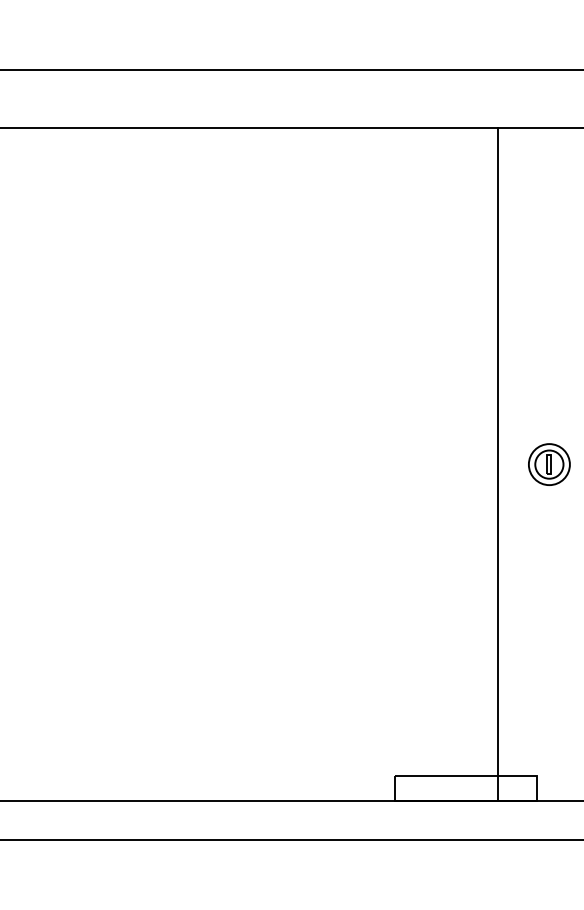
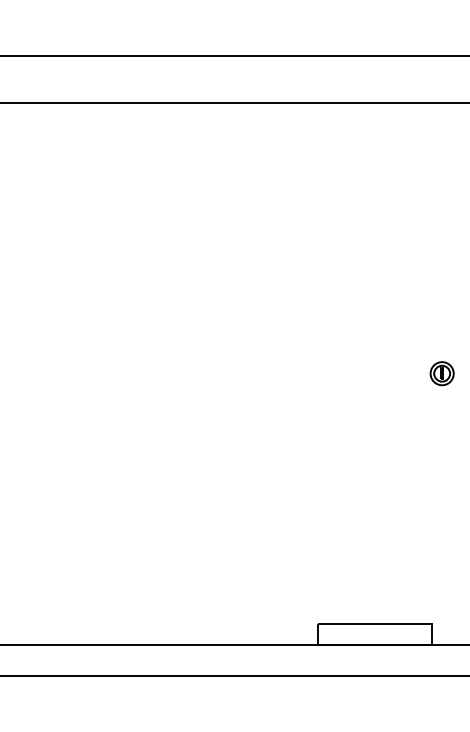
line: (498, 464) -> (401, 373), removed
part: (549, 464) -> (442, 373), size x0.7

